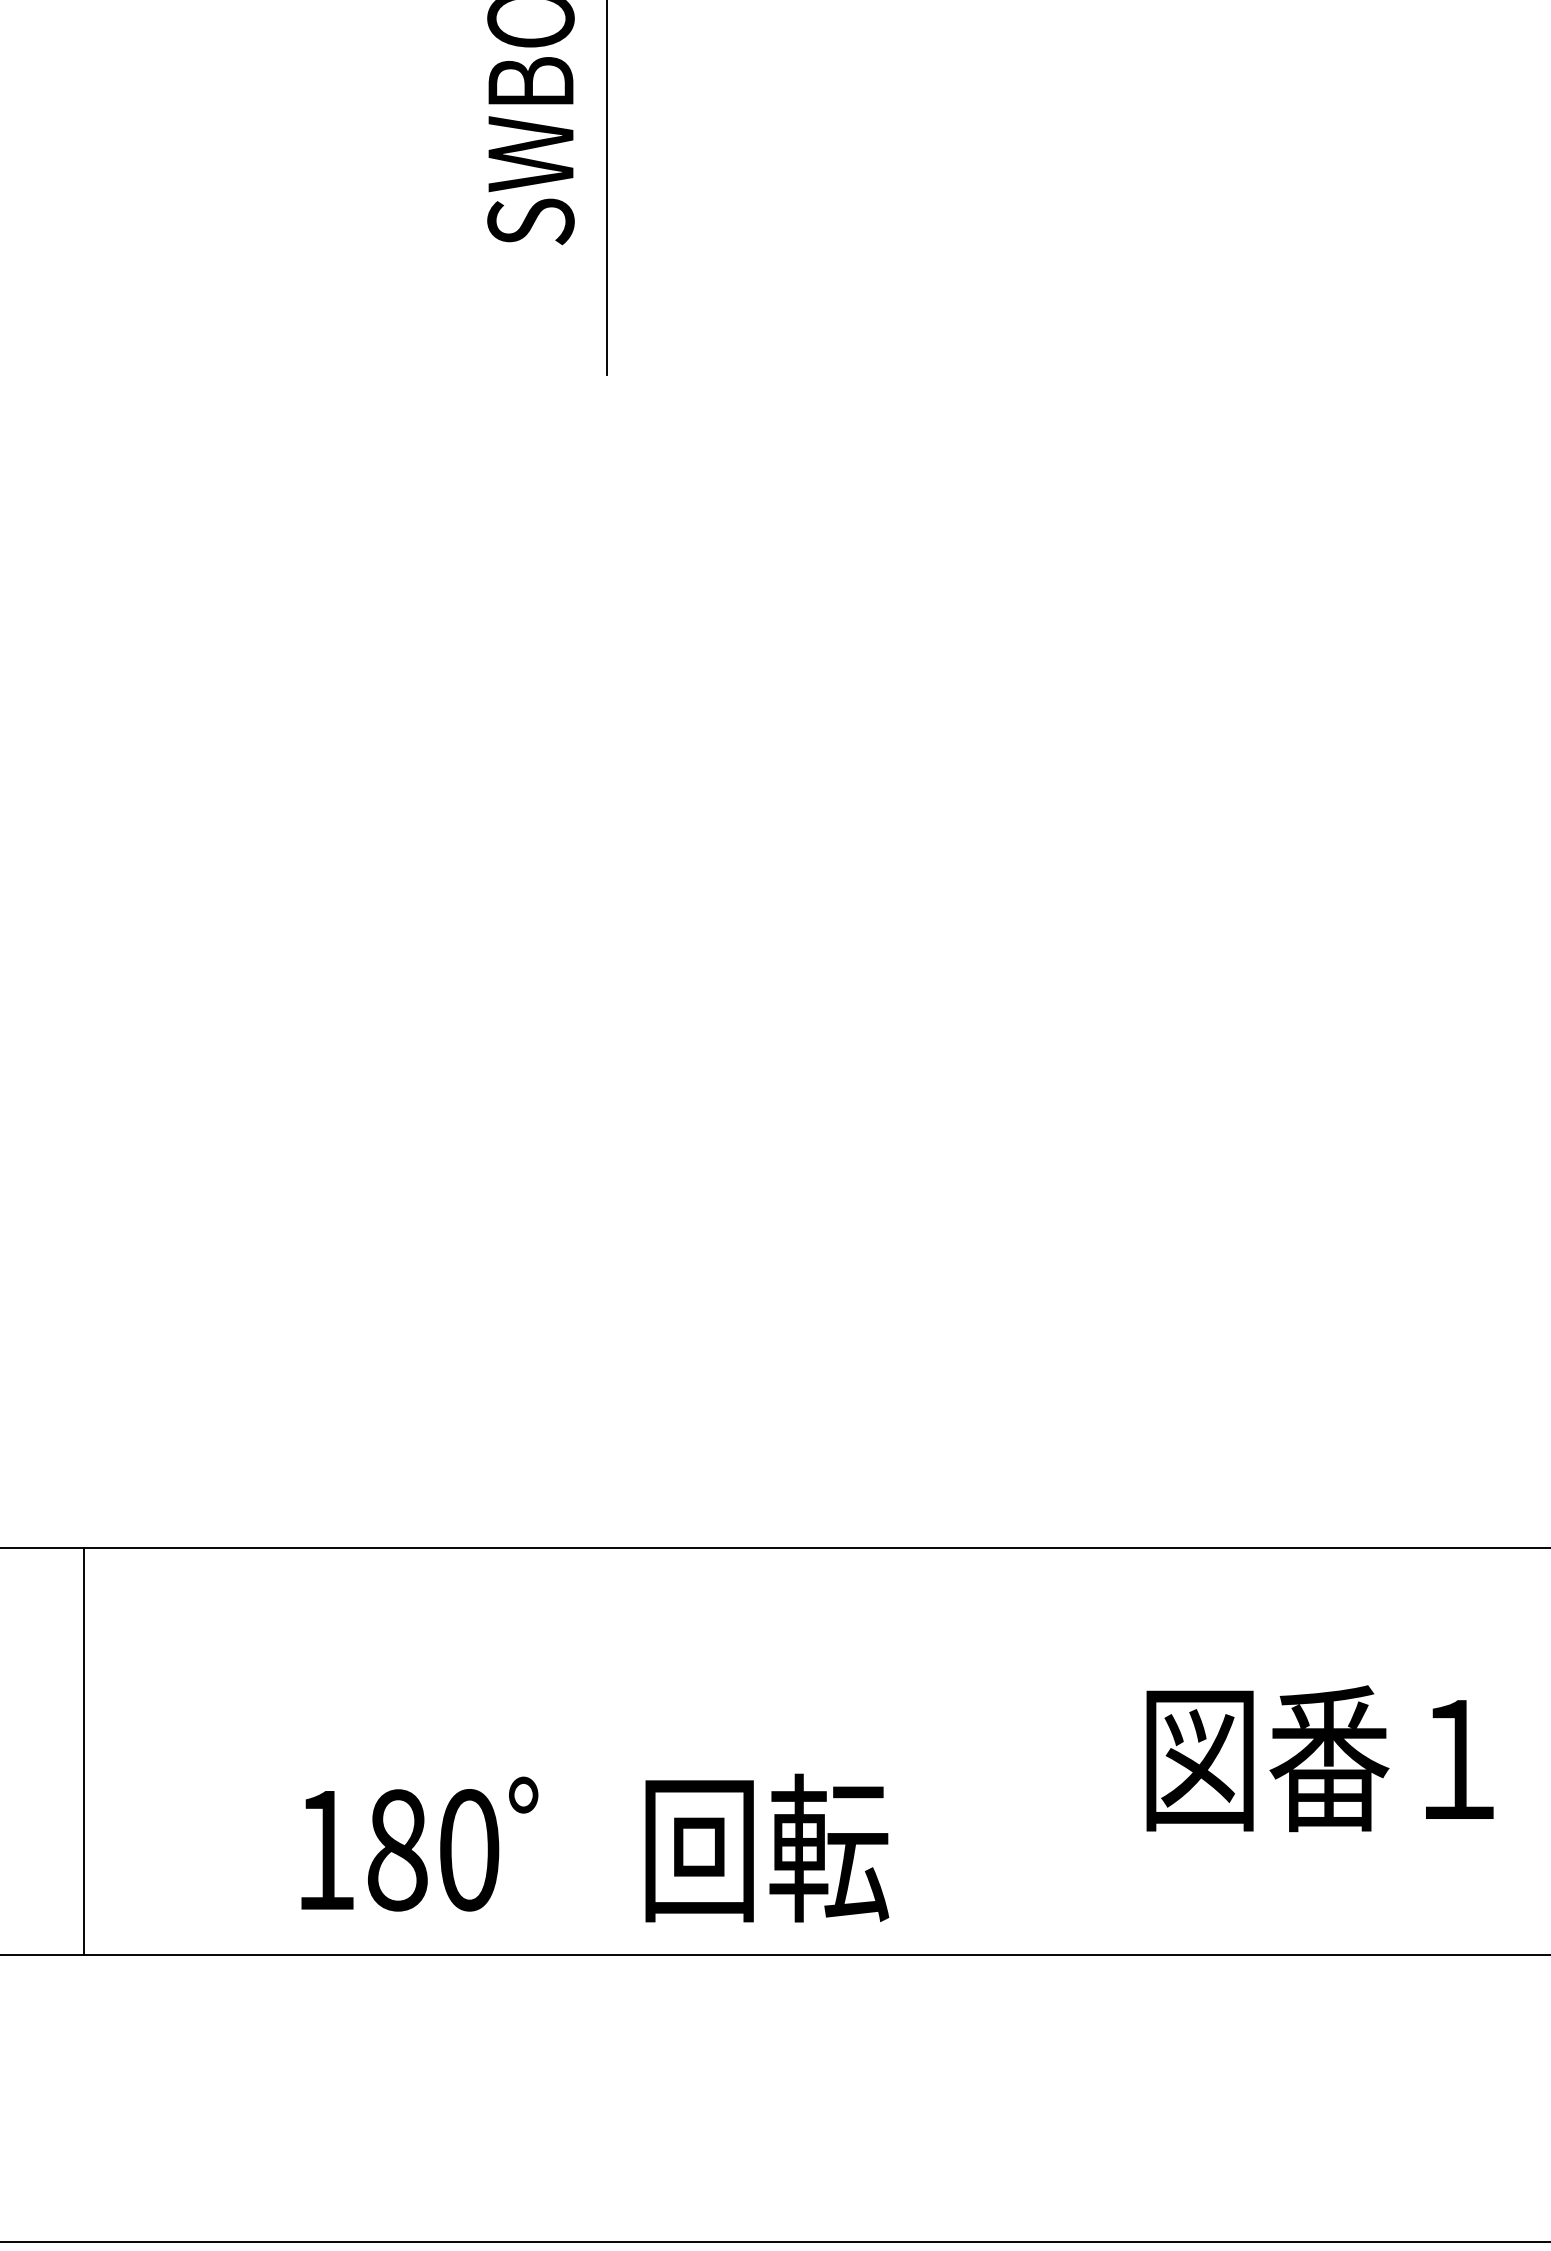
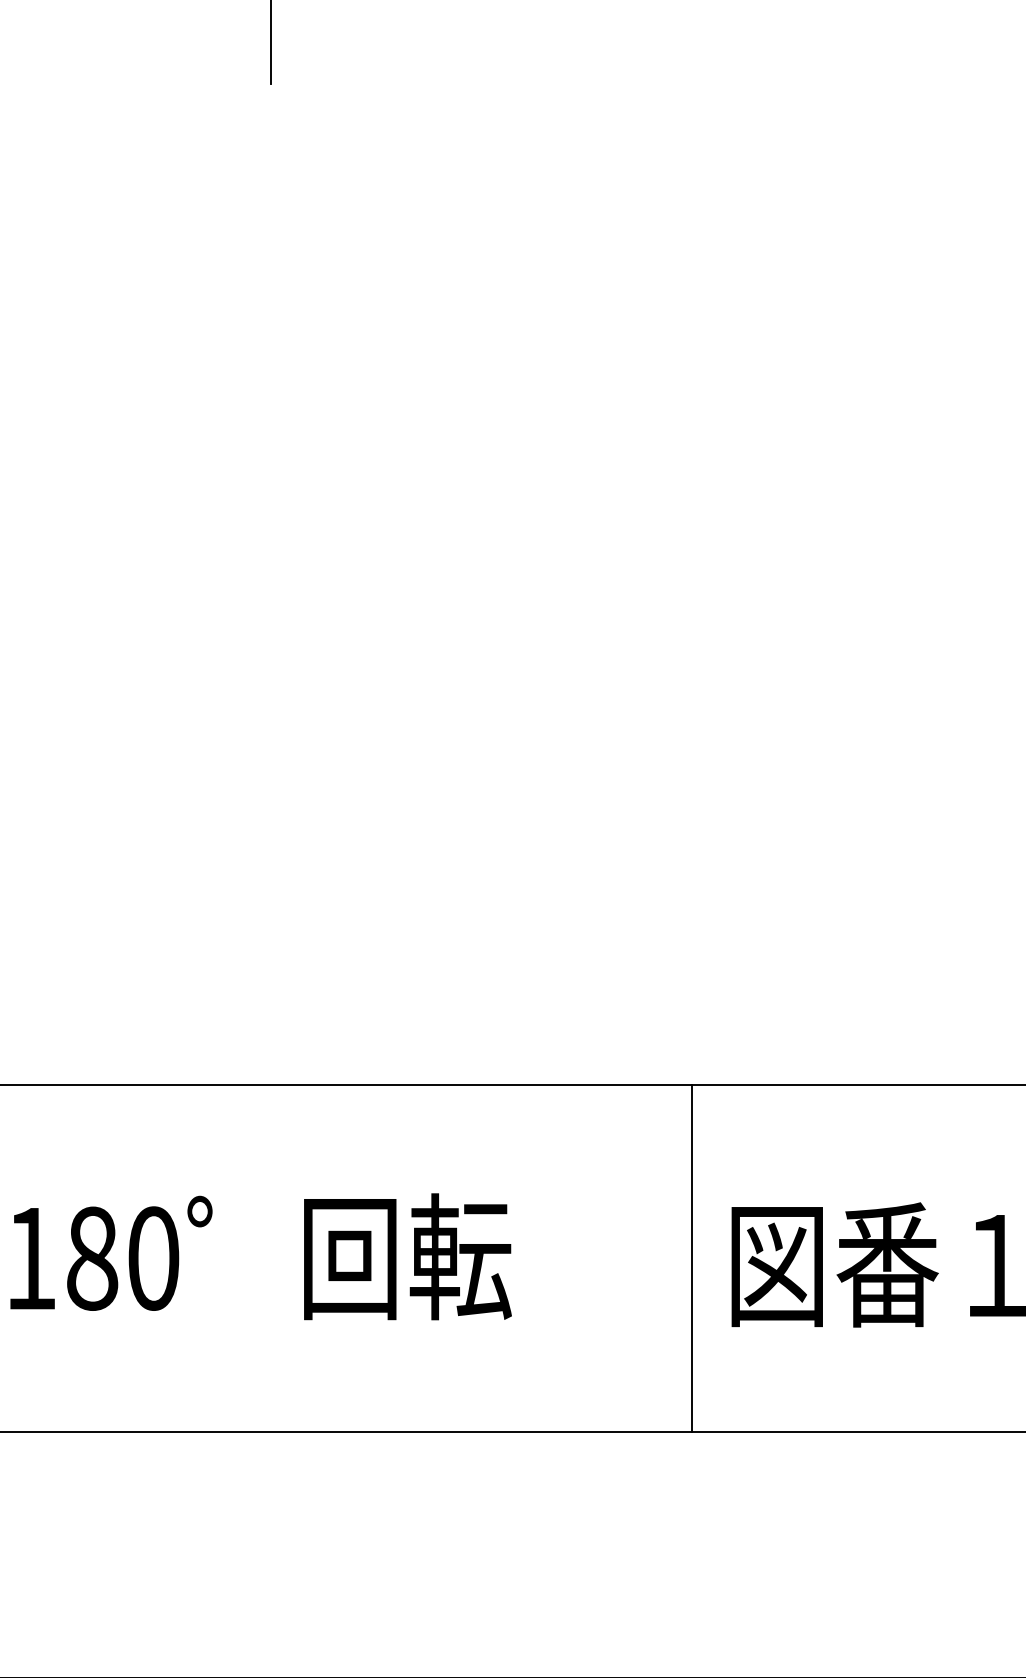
line: (1099, 1751) -> (691, 1258), added
text: (595, 1847) -> (261, 1256), moved

